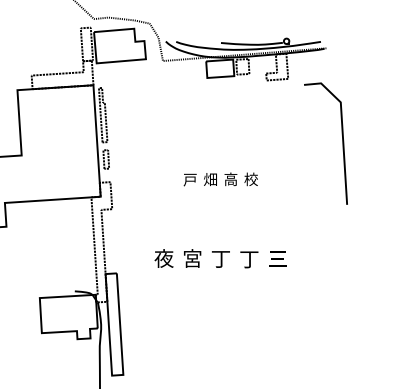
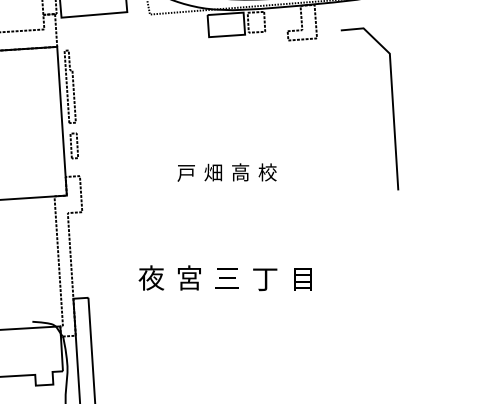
line: (342, 143) -> (392, 108), moved
text: (220, 259) -> (226, 279), 丁 -> 三
text: (277, 259) -> (302, 279), 三 -> 目

